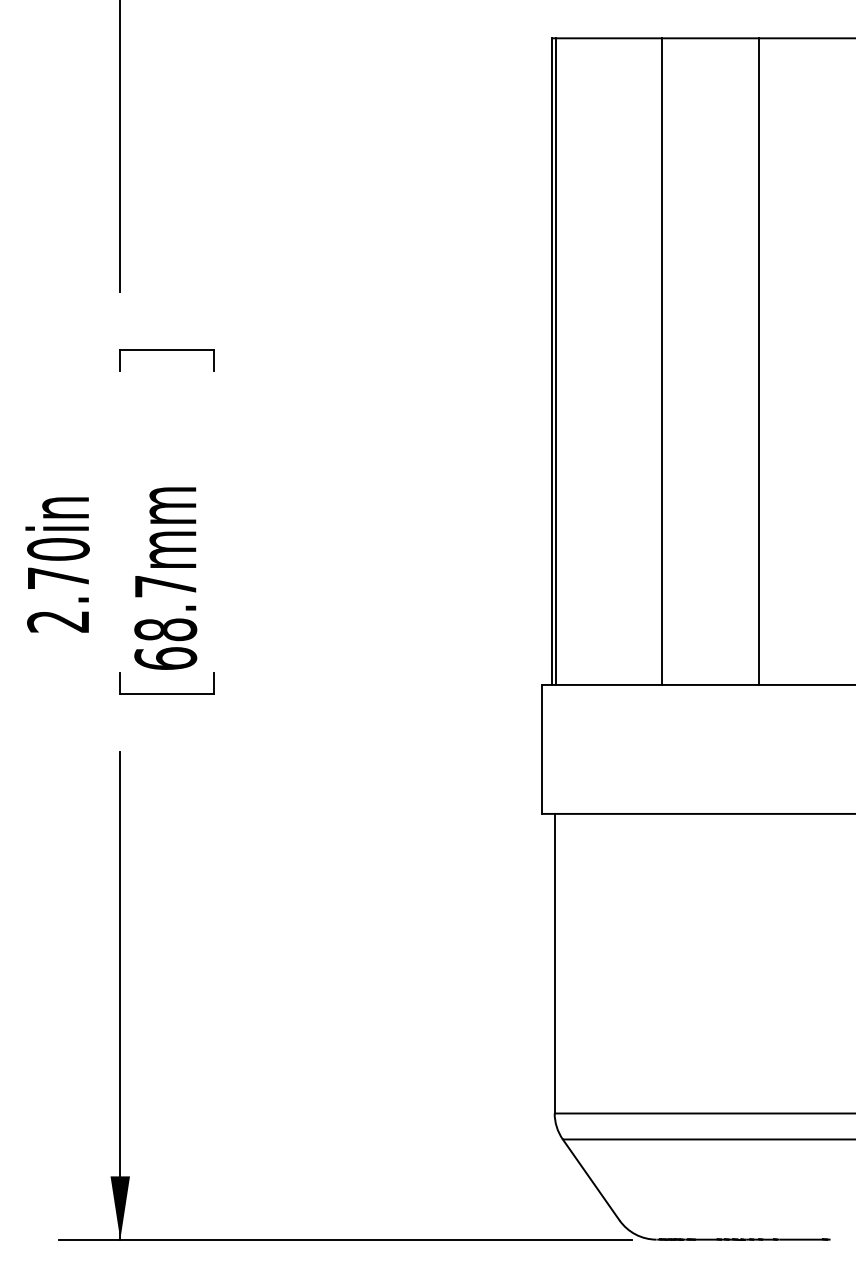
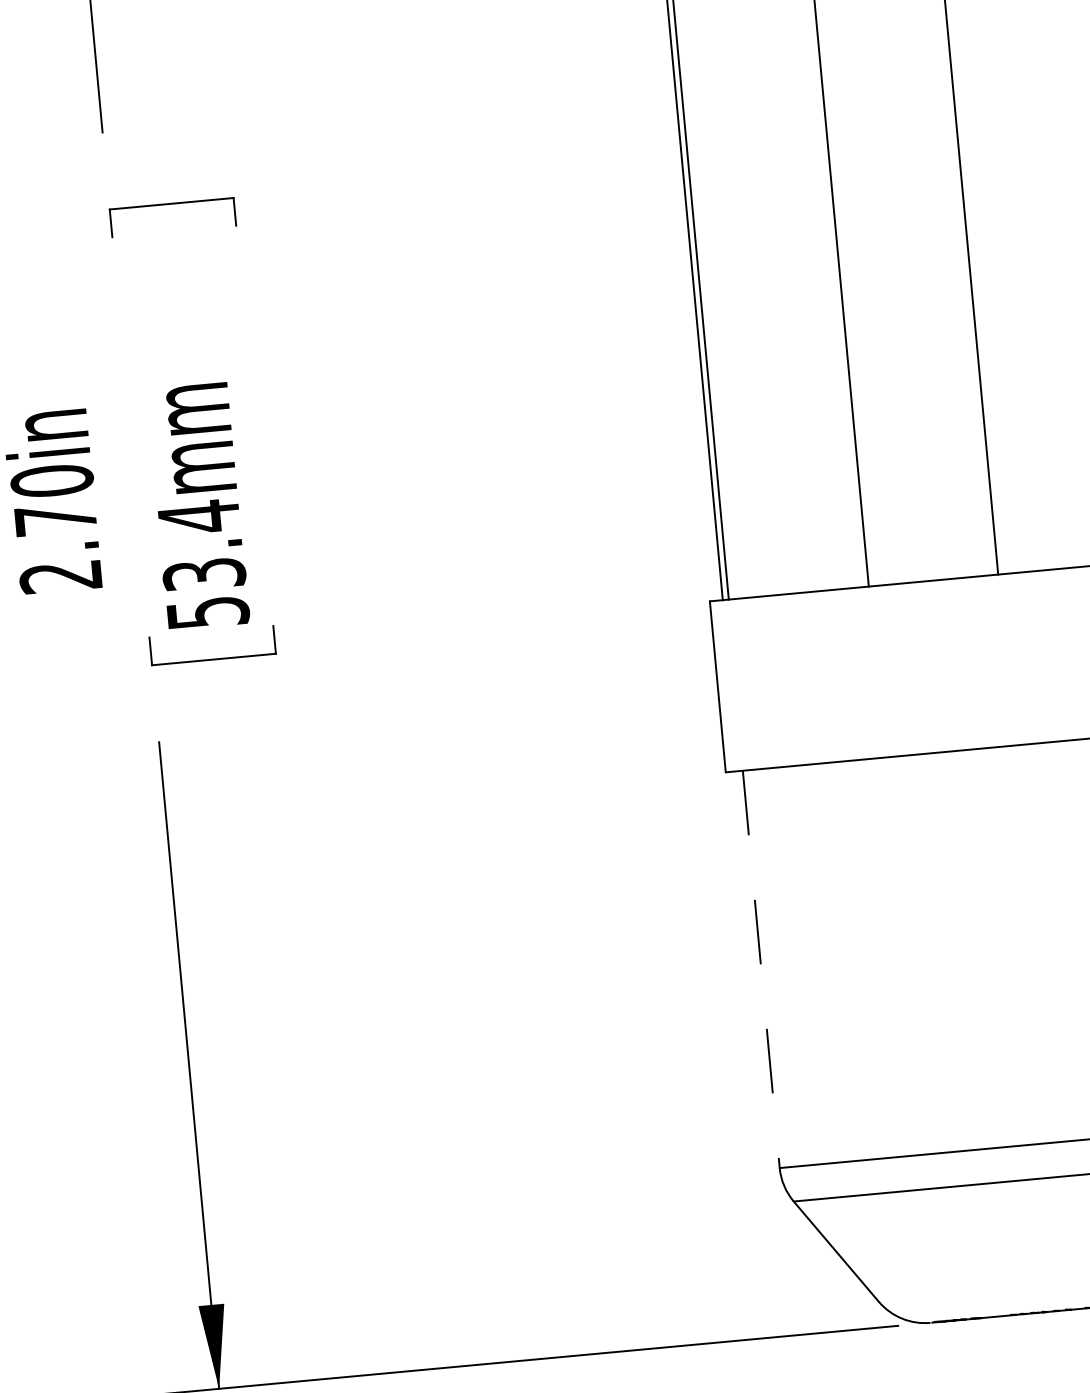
text: (165, 621) -> (203, 563), 68.7mm -> 53.4mm
line: (554, 963) -> (761, 969), solid -> dashed

